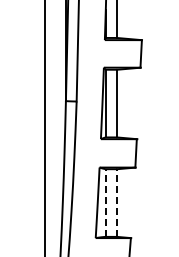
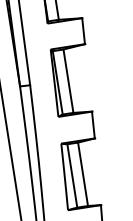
line: (105, 203) -> (72, 176), dashed -> solid
line: (117, 203) -> (83, 174), dashed -> solid

